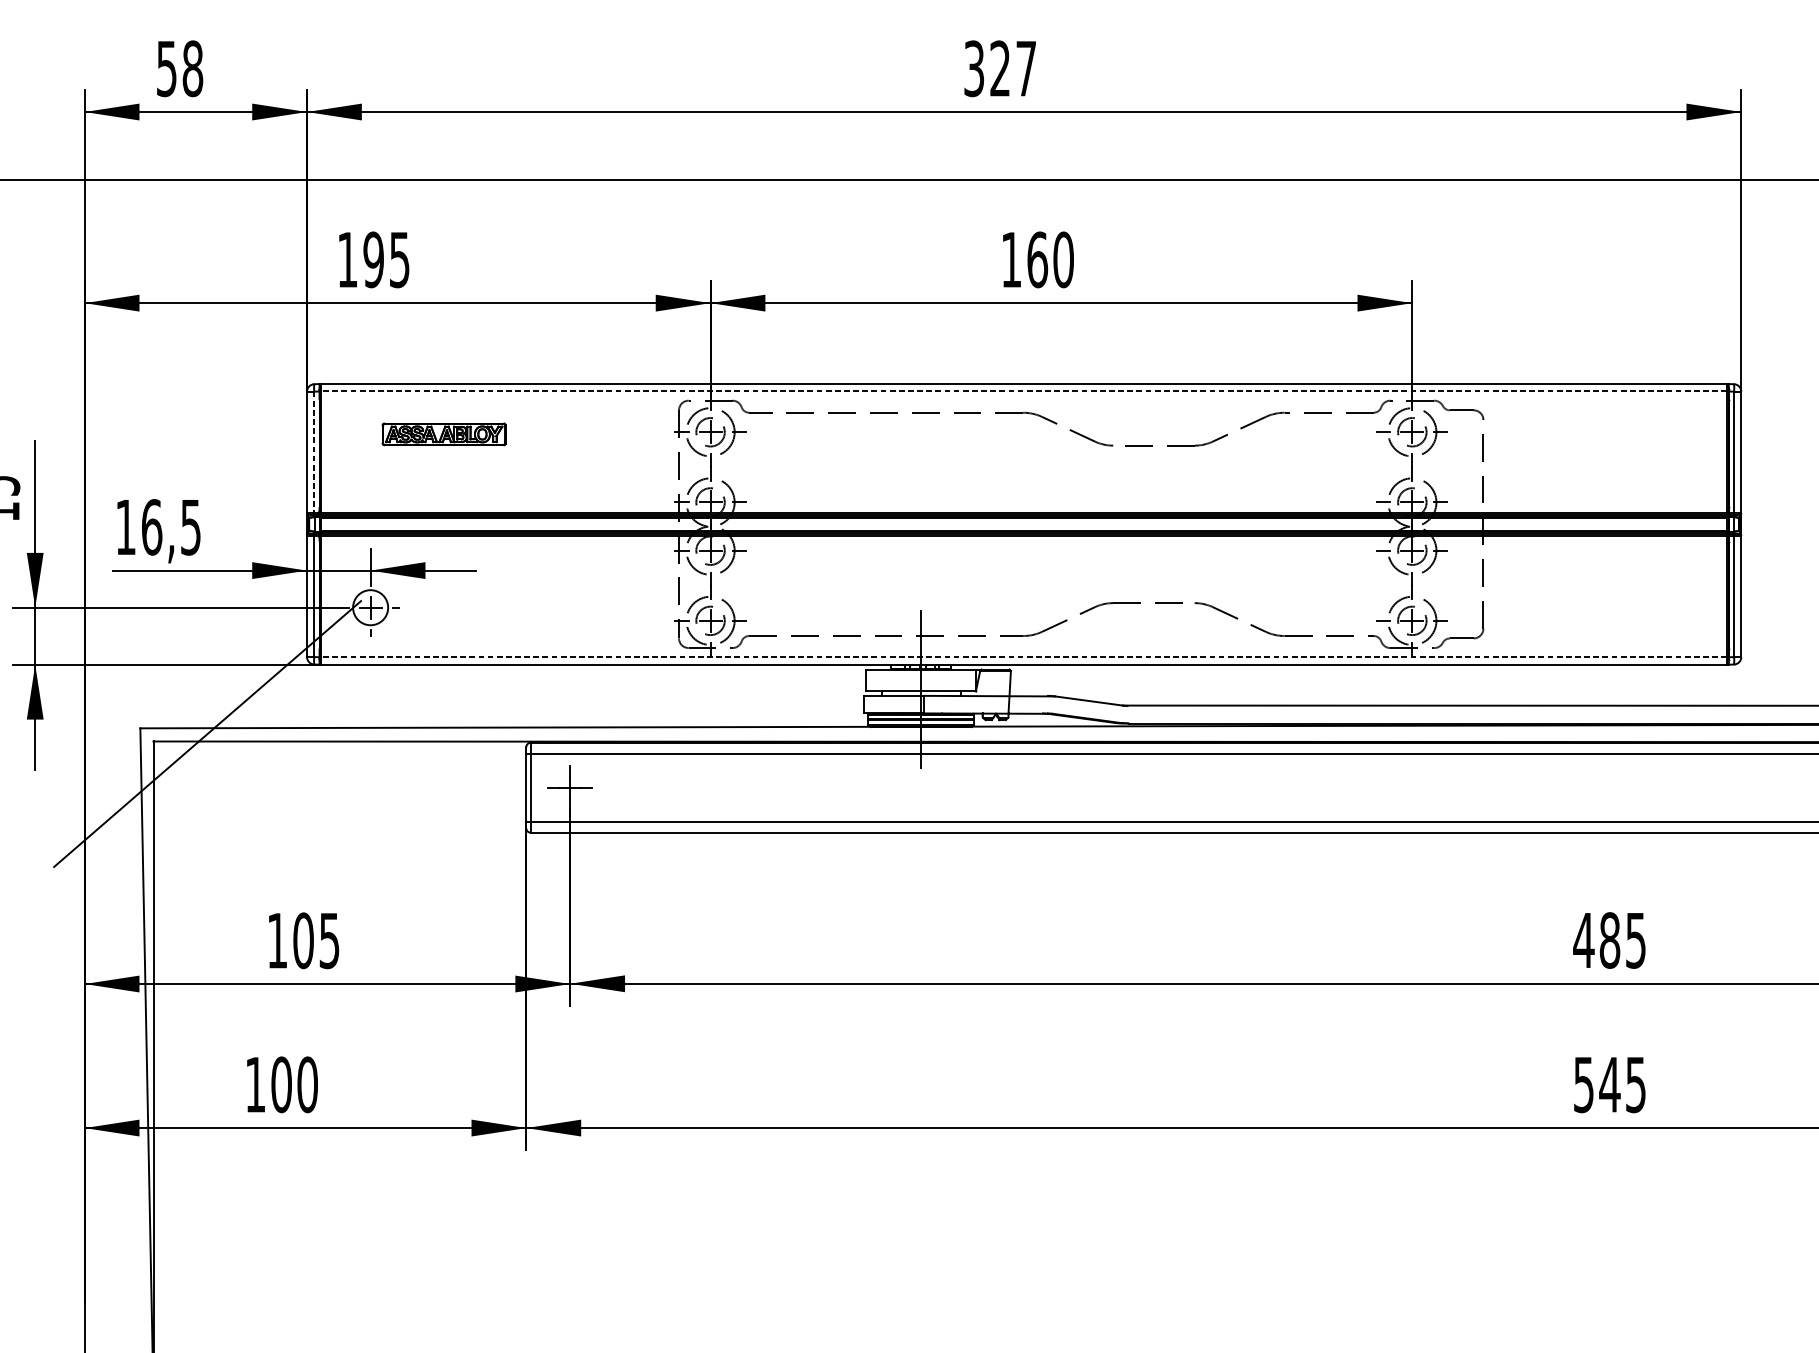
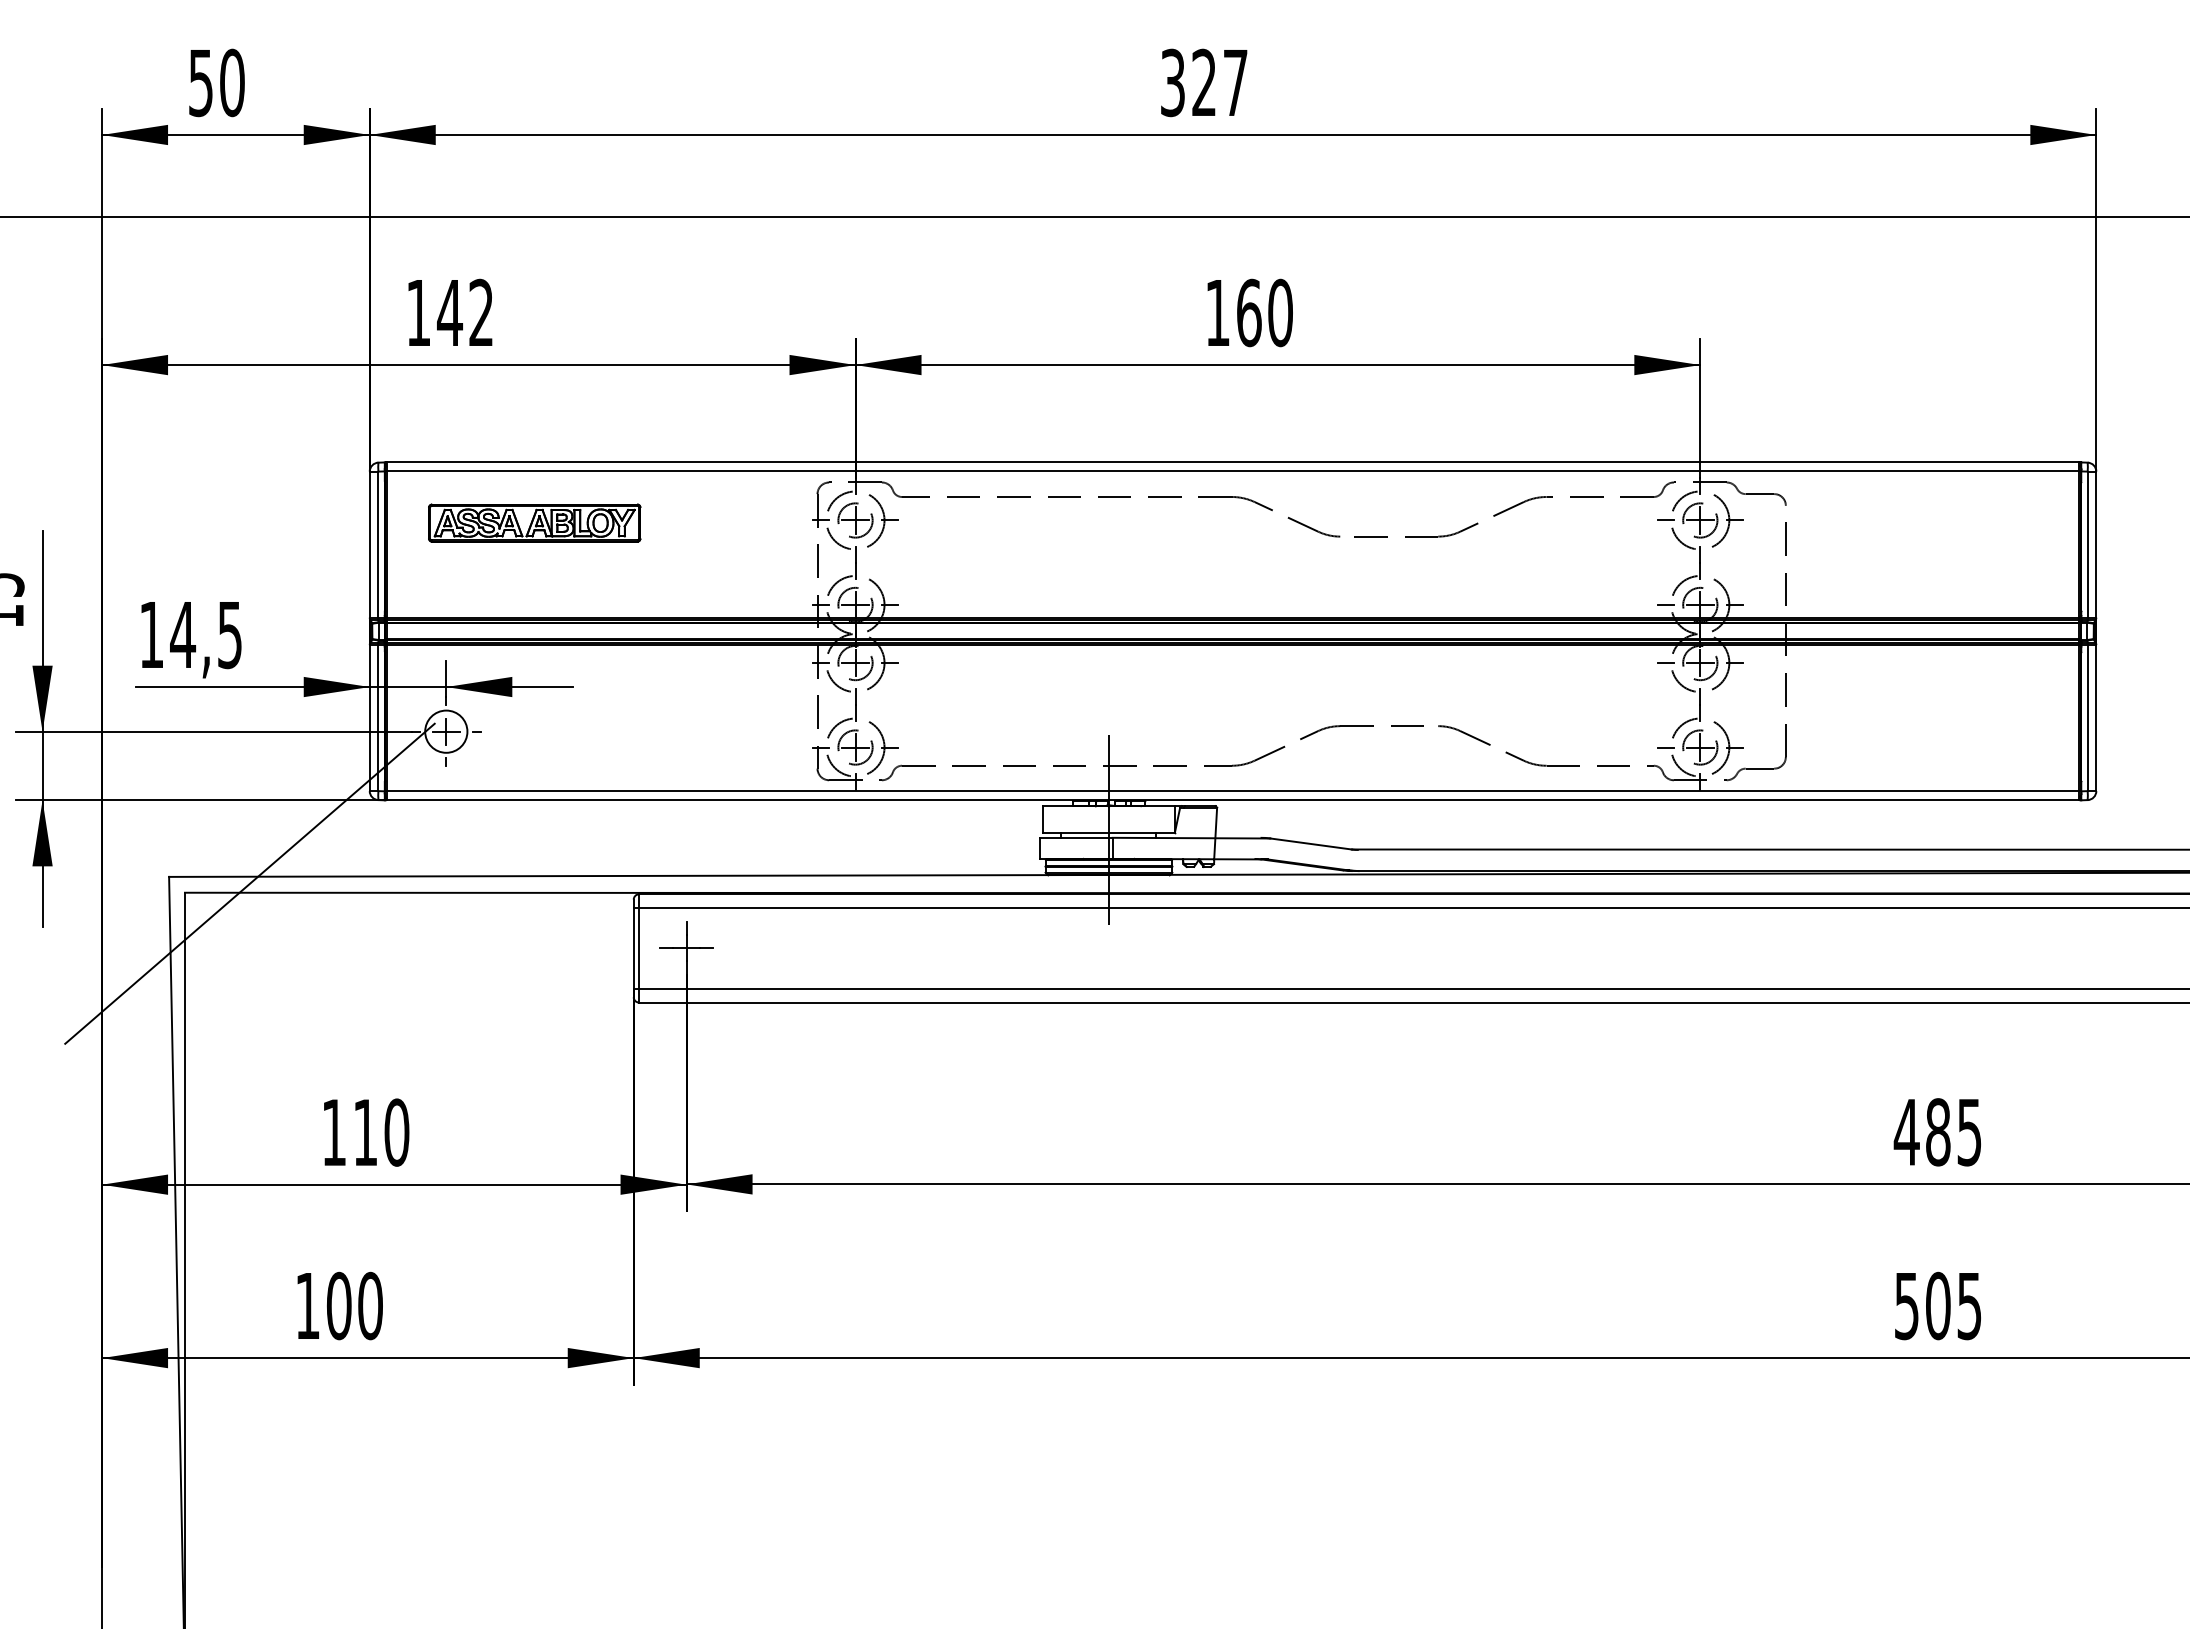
text: (193, 68) -> (232, 82), 58 -> 50
text: (385, 259) -> (464, 312), 195 -> 142
line: (1023, 391) -> (1232, 471), dashed -> solid
part: (443, 433) -> (534, 522), size x1.43
line: (314, 452) -> (378, 544), dashed -> solid
text: (152, 526) -> (183, 634), 16,5 -> 14,5
line: (1023, 657) -> (1232, 791), dashed -> solid
text: (316, 940) -> (381, 1132), 105 -> 110
text: (1610, 1084) -> (1938, 1305), 545 -> 505

